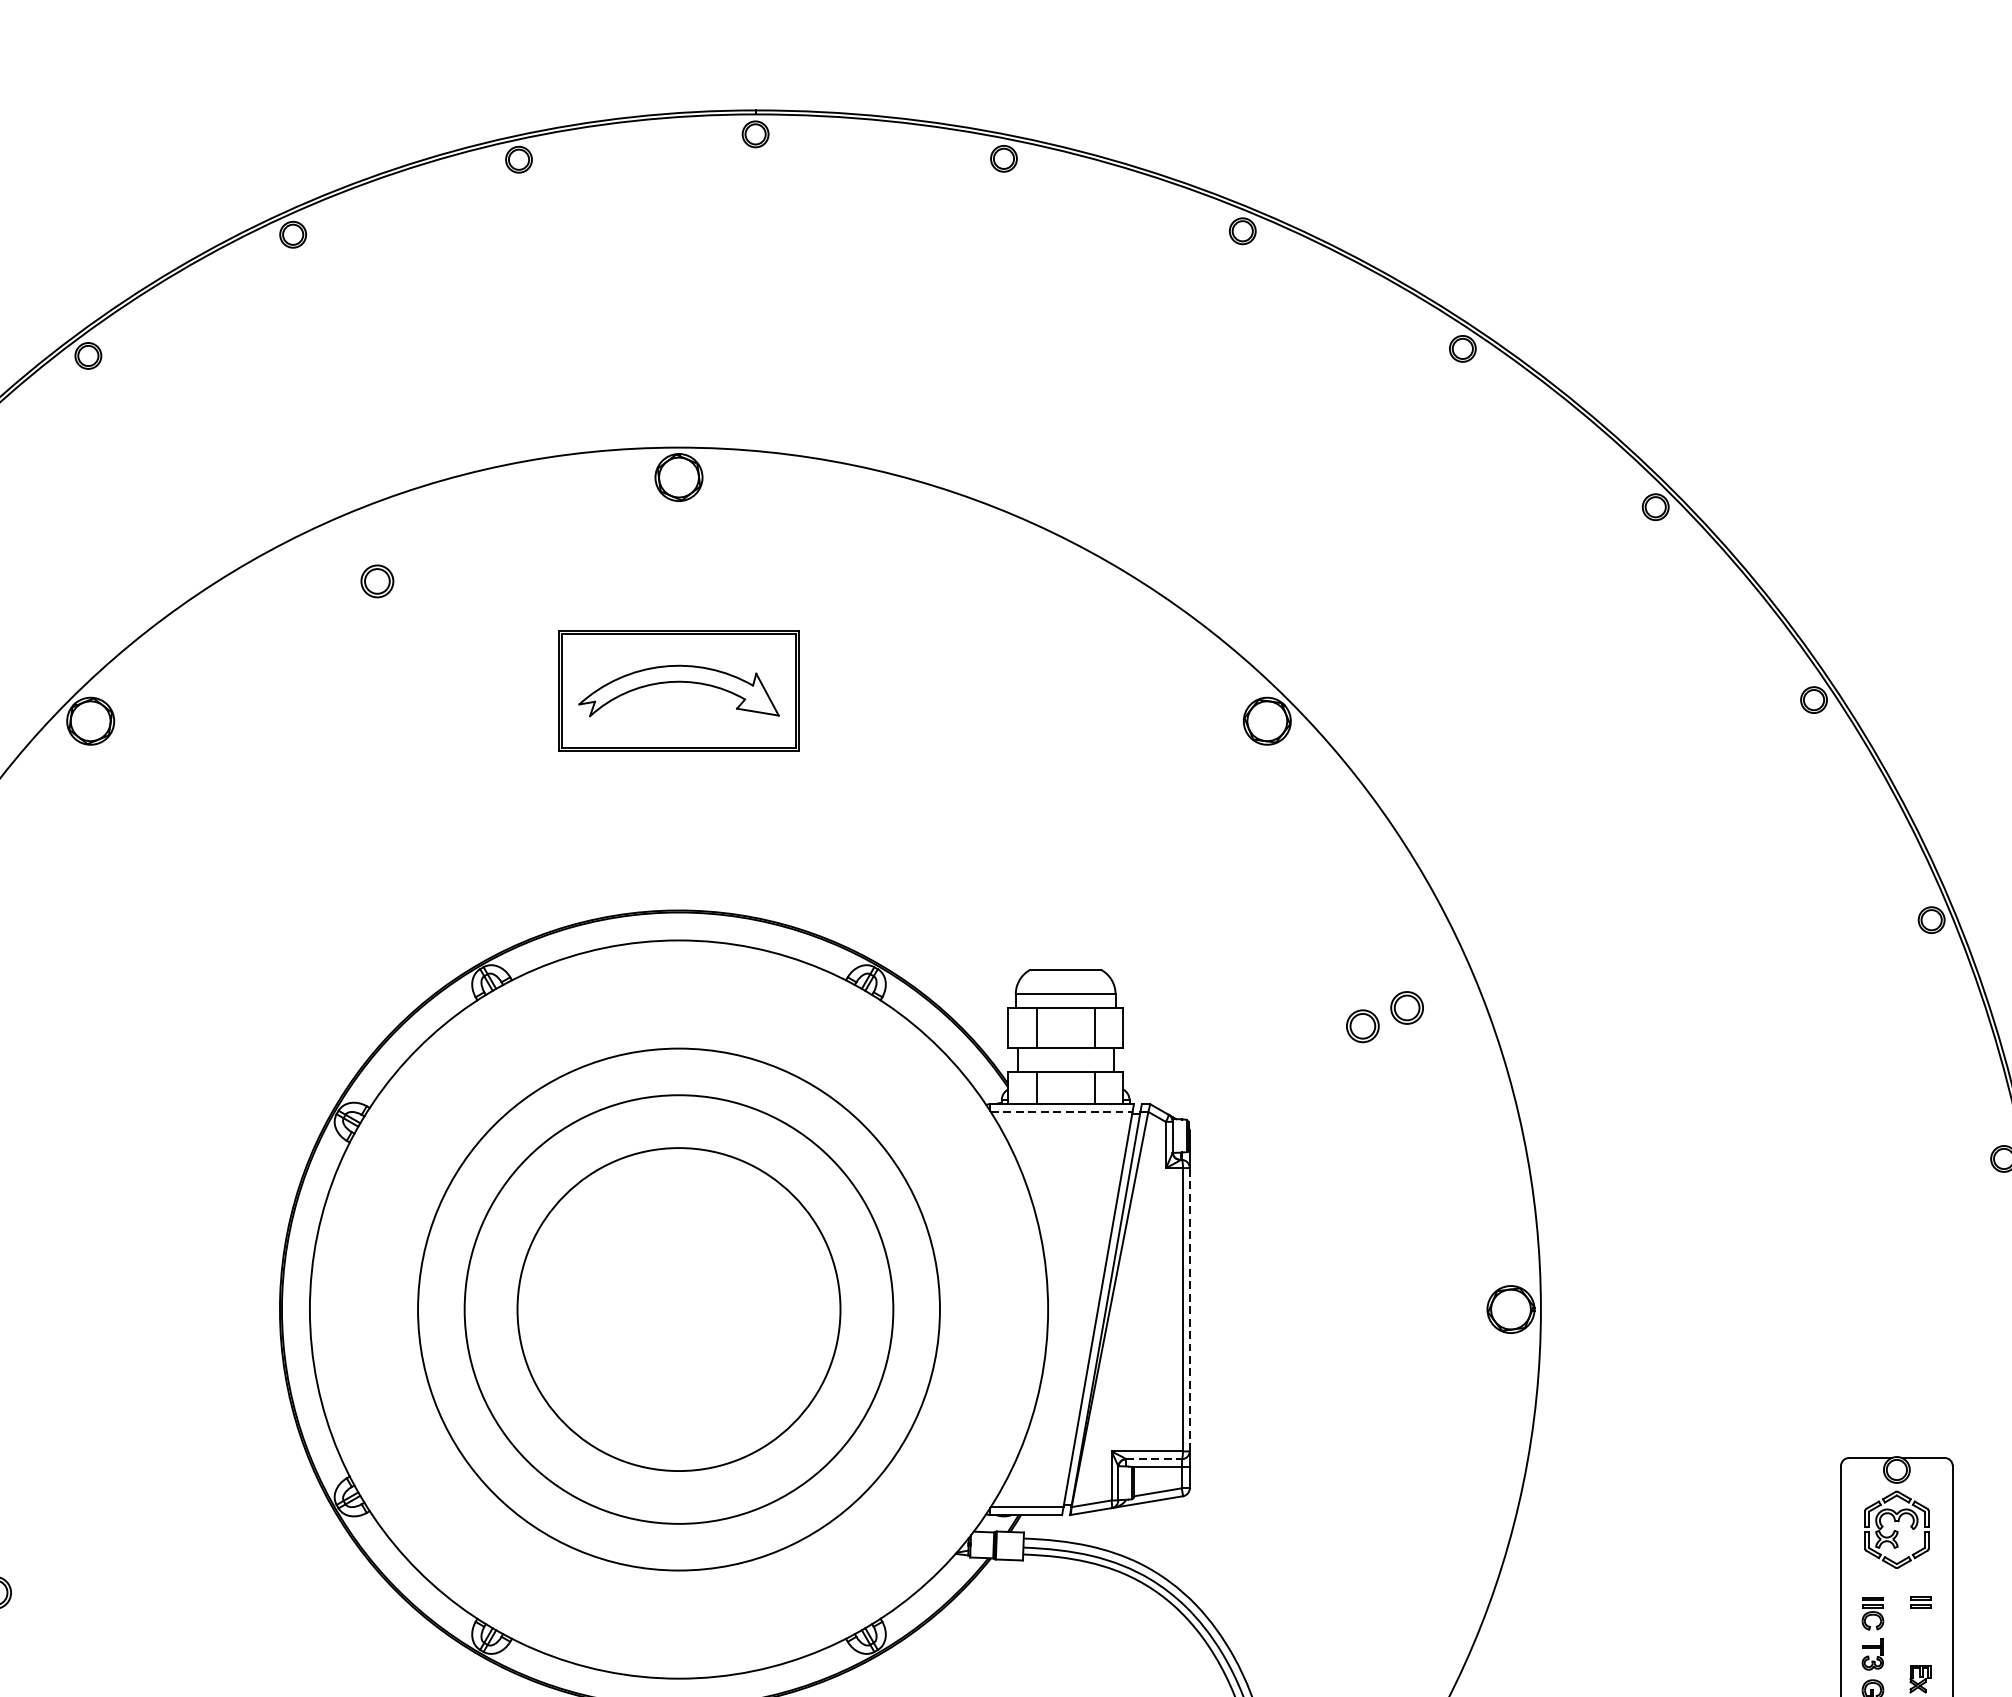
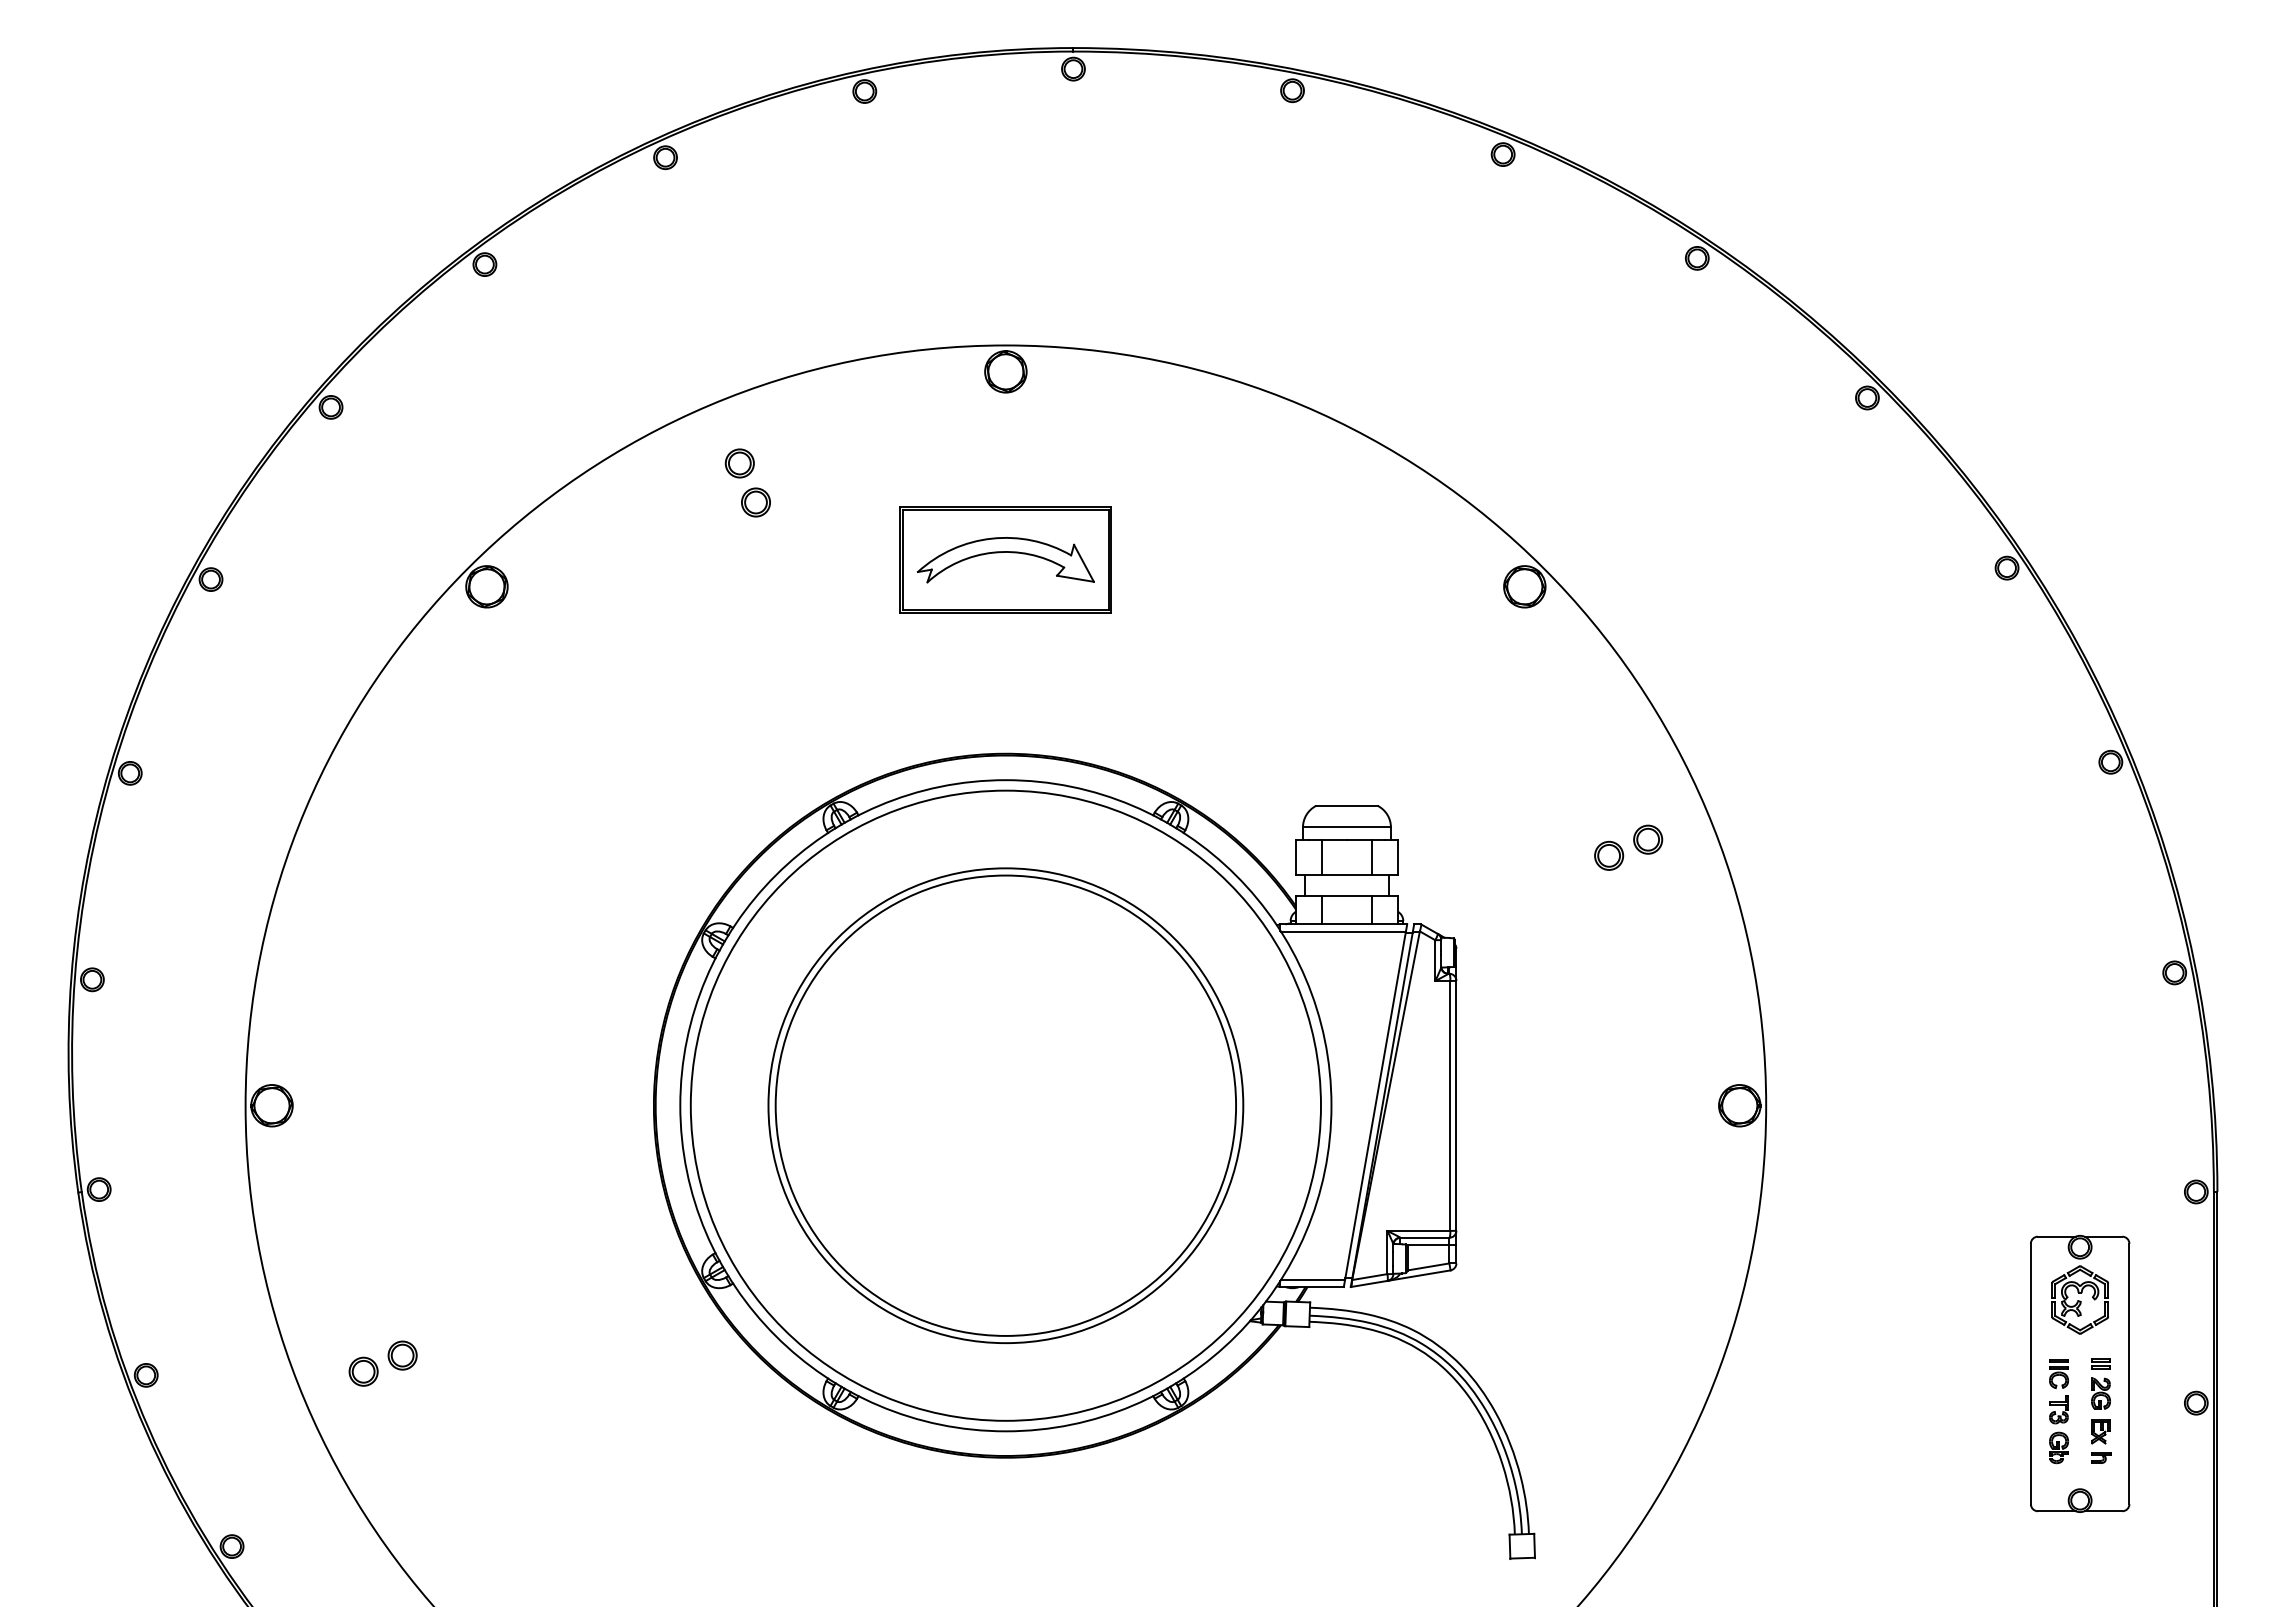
part: (395, 625) -> (755, 502), added
line: (1061, 1112) -> (1343, 931), dashed -> solid
circle: (678, 1309) -> (1005, 1105), size x1.67
circle: (678, 1309) -> (1005, 1105), size x1.67
line: (1189, 1309) -> (1456, 1105), dashed -> solid
line: (1154, 1458) -> (1425, 1237), dashed -> solid
part: (1919, 1635) -> (2100, 1393), added

